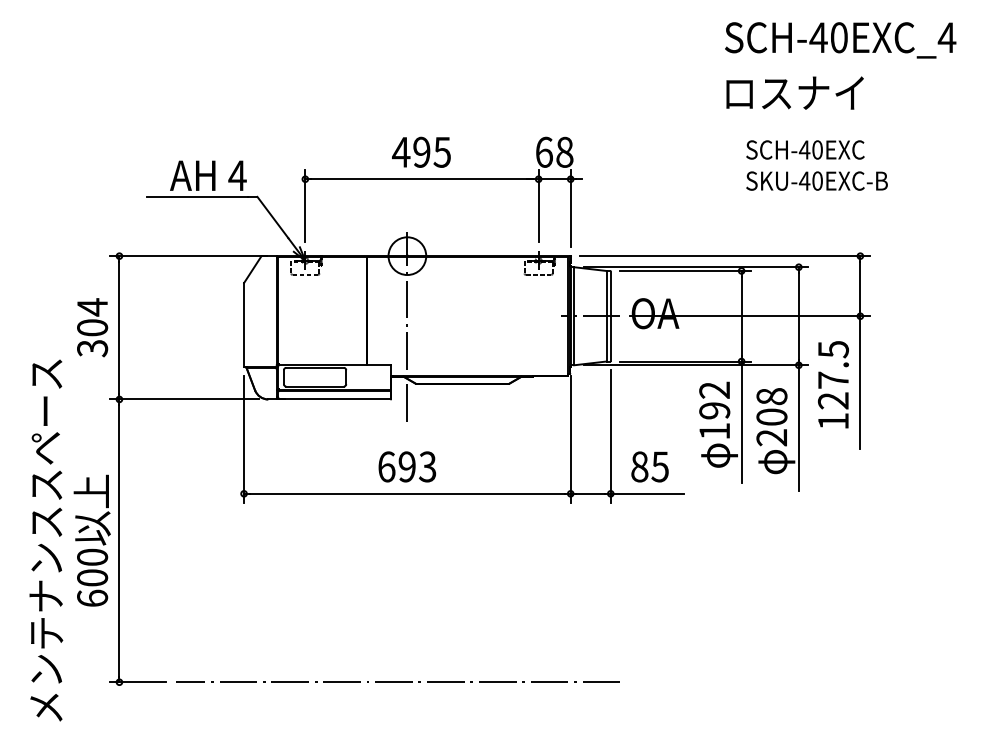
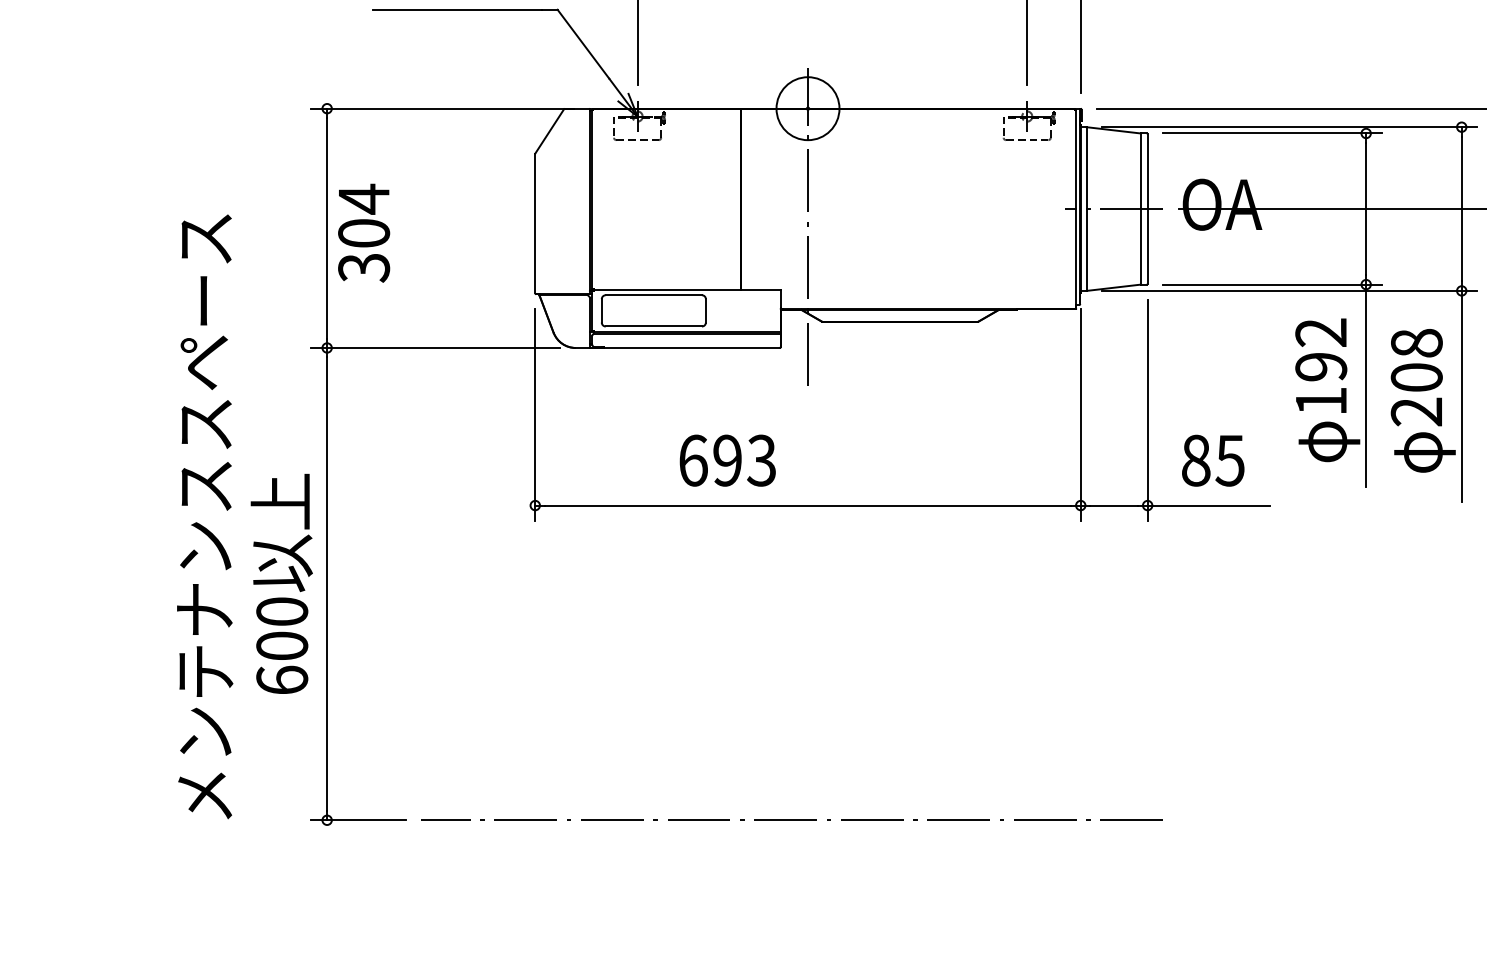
text: (92, 327) -> (363, 232), moved
text: (407, 466) -> (728, 459), moved
text: (46, 540) -> (205, 516), moved

